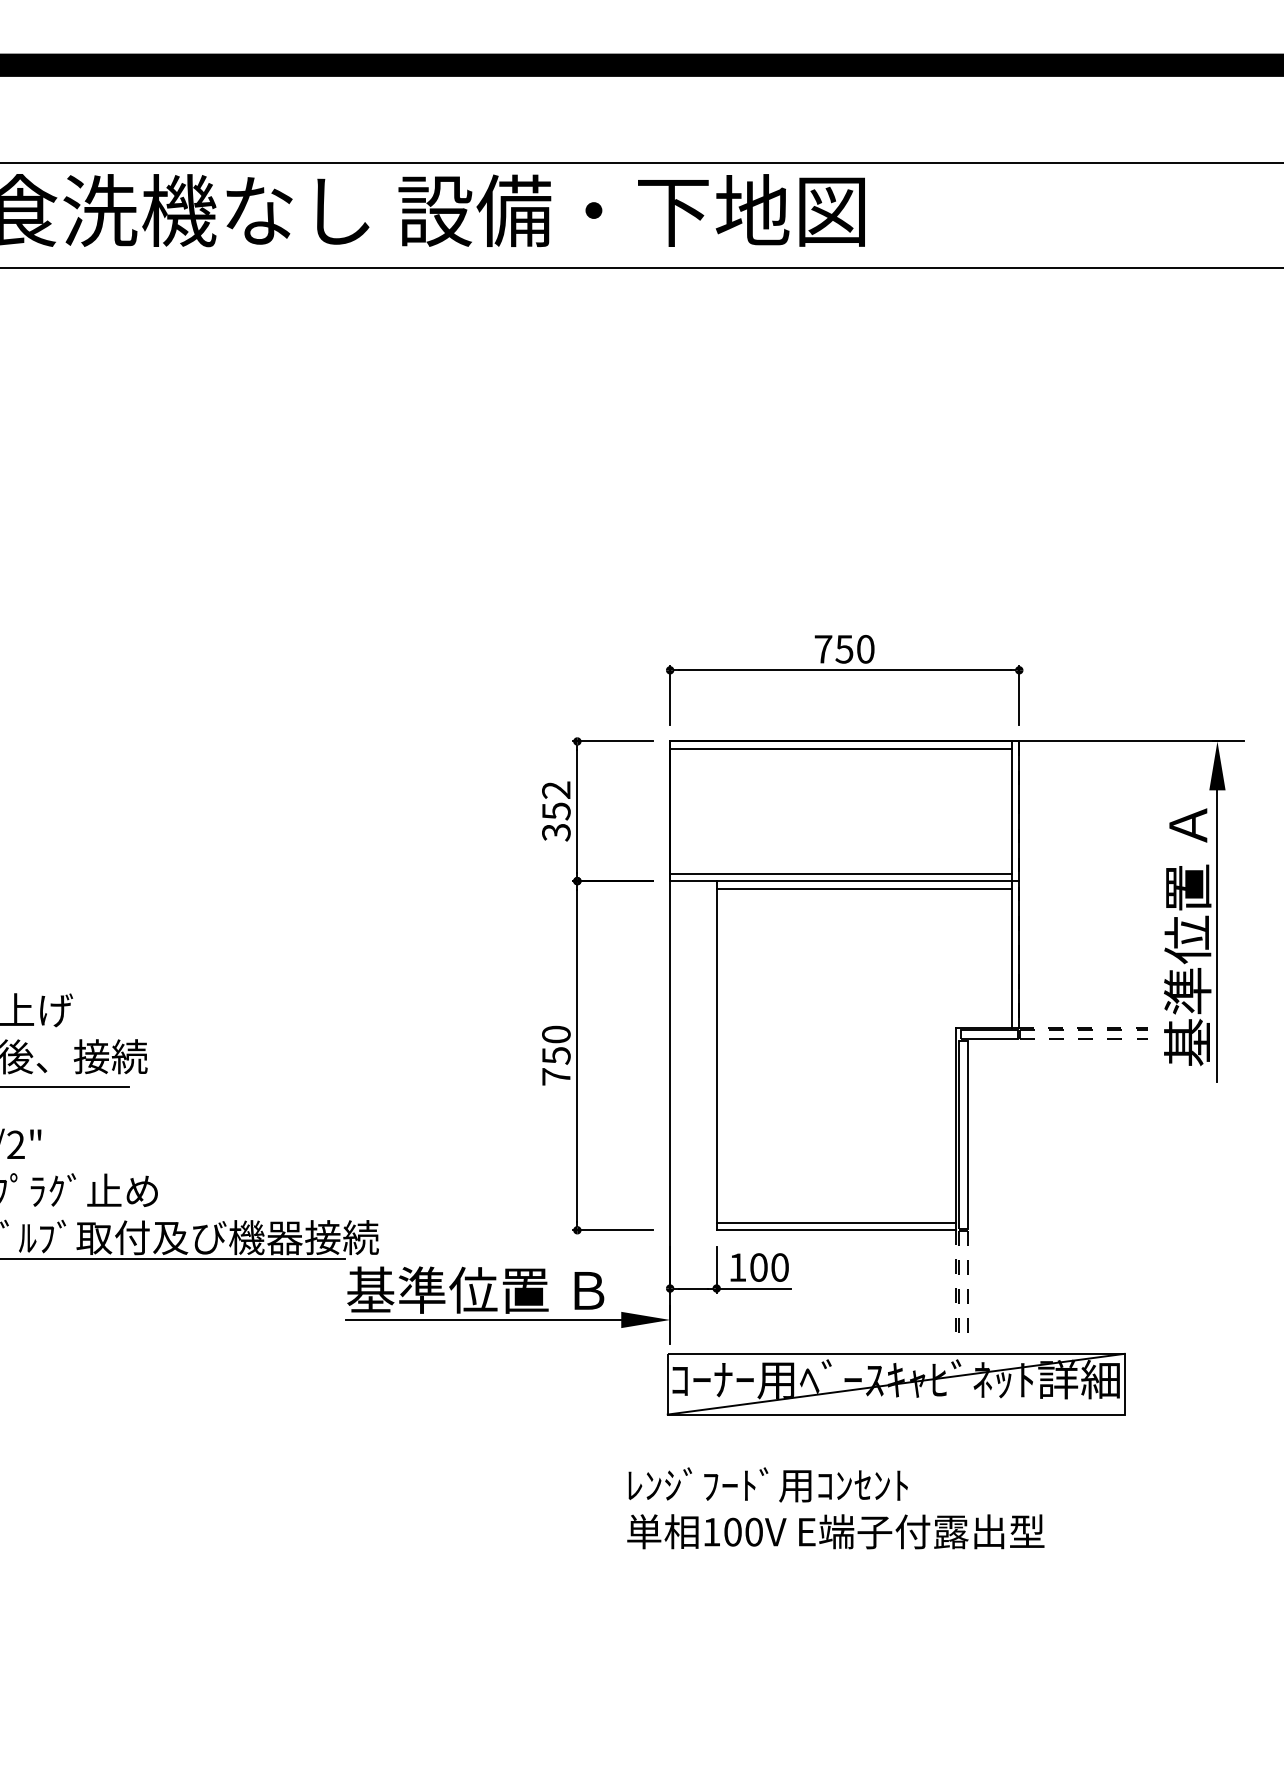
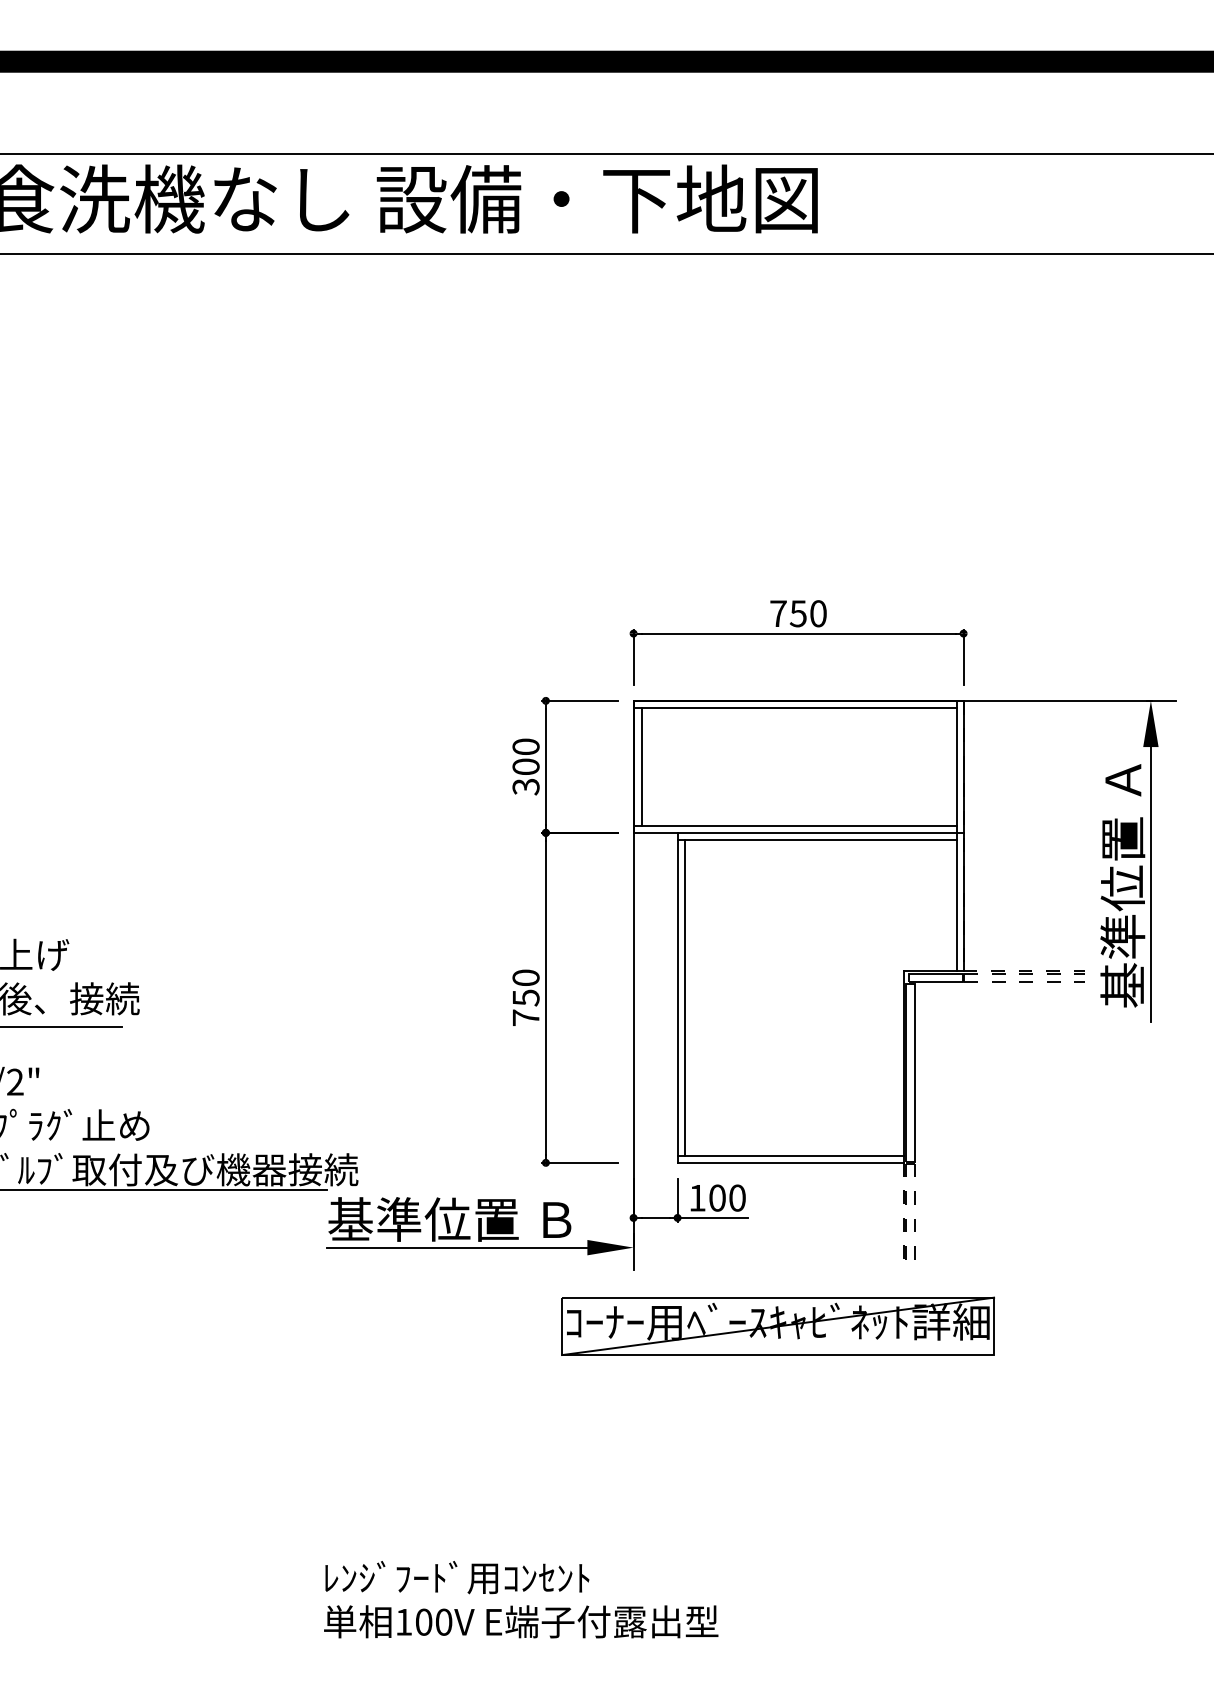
text: (555, 800) -> (525, 756), 352 -> 300
line: (678, 810) -> (641, 766), added
line: (723, 1055) -> (684, 997), added
part: (895, 1383) -> (777, 1325), moved
text: (836, 1508) -> (521, 1599), moved

